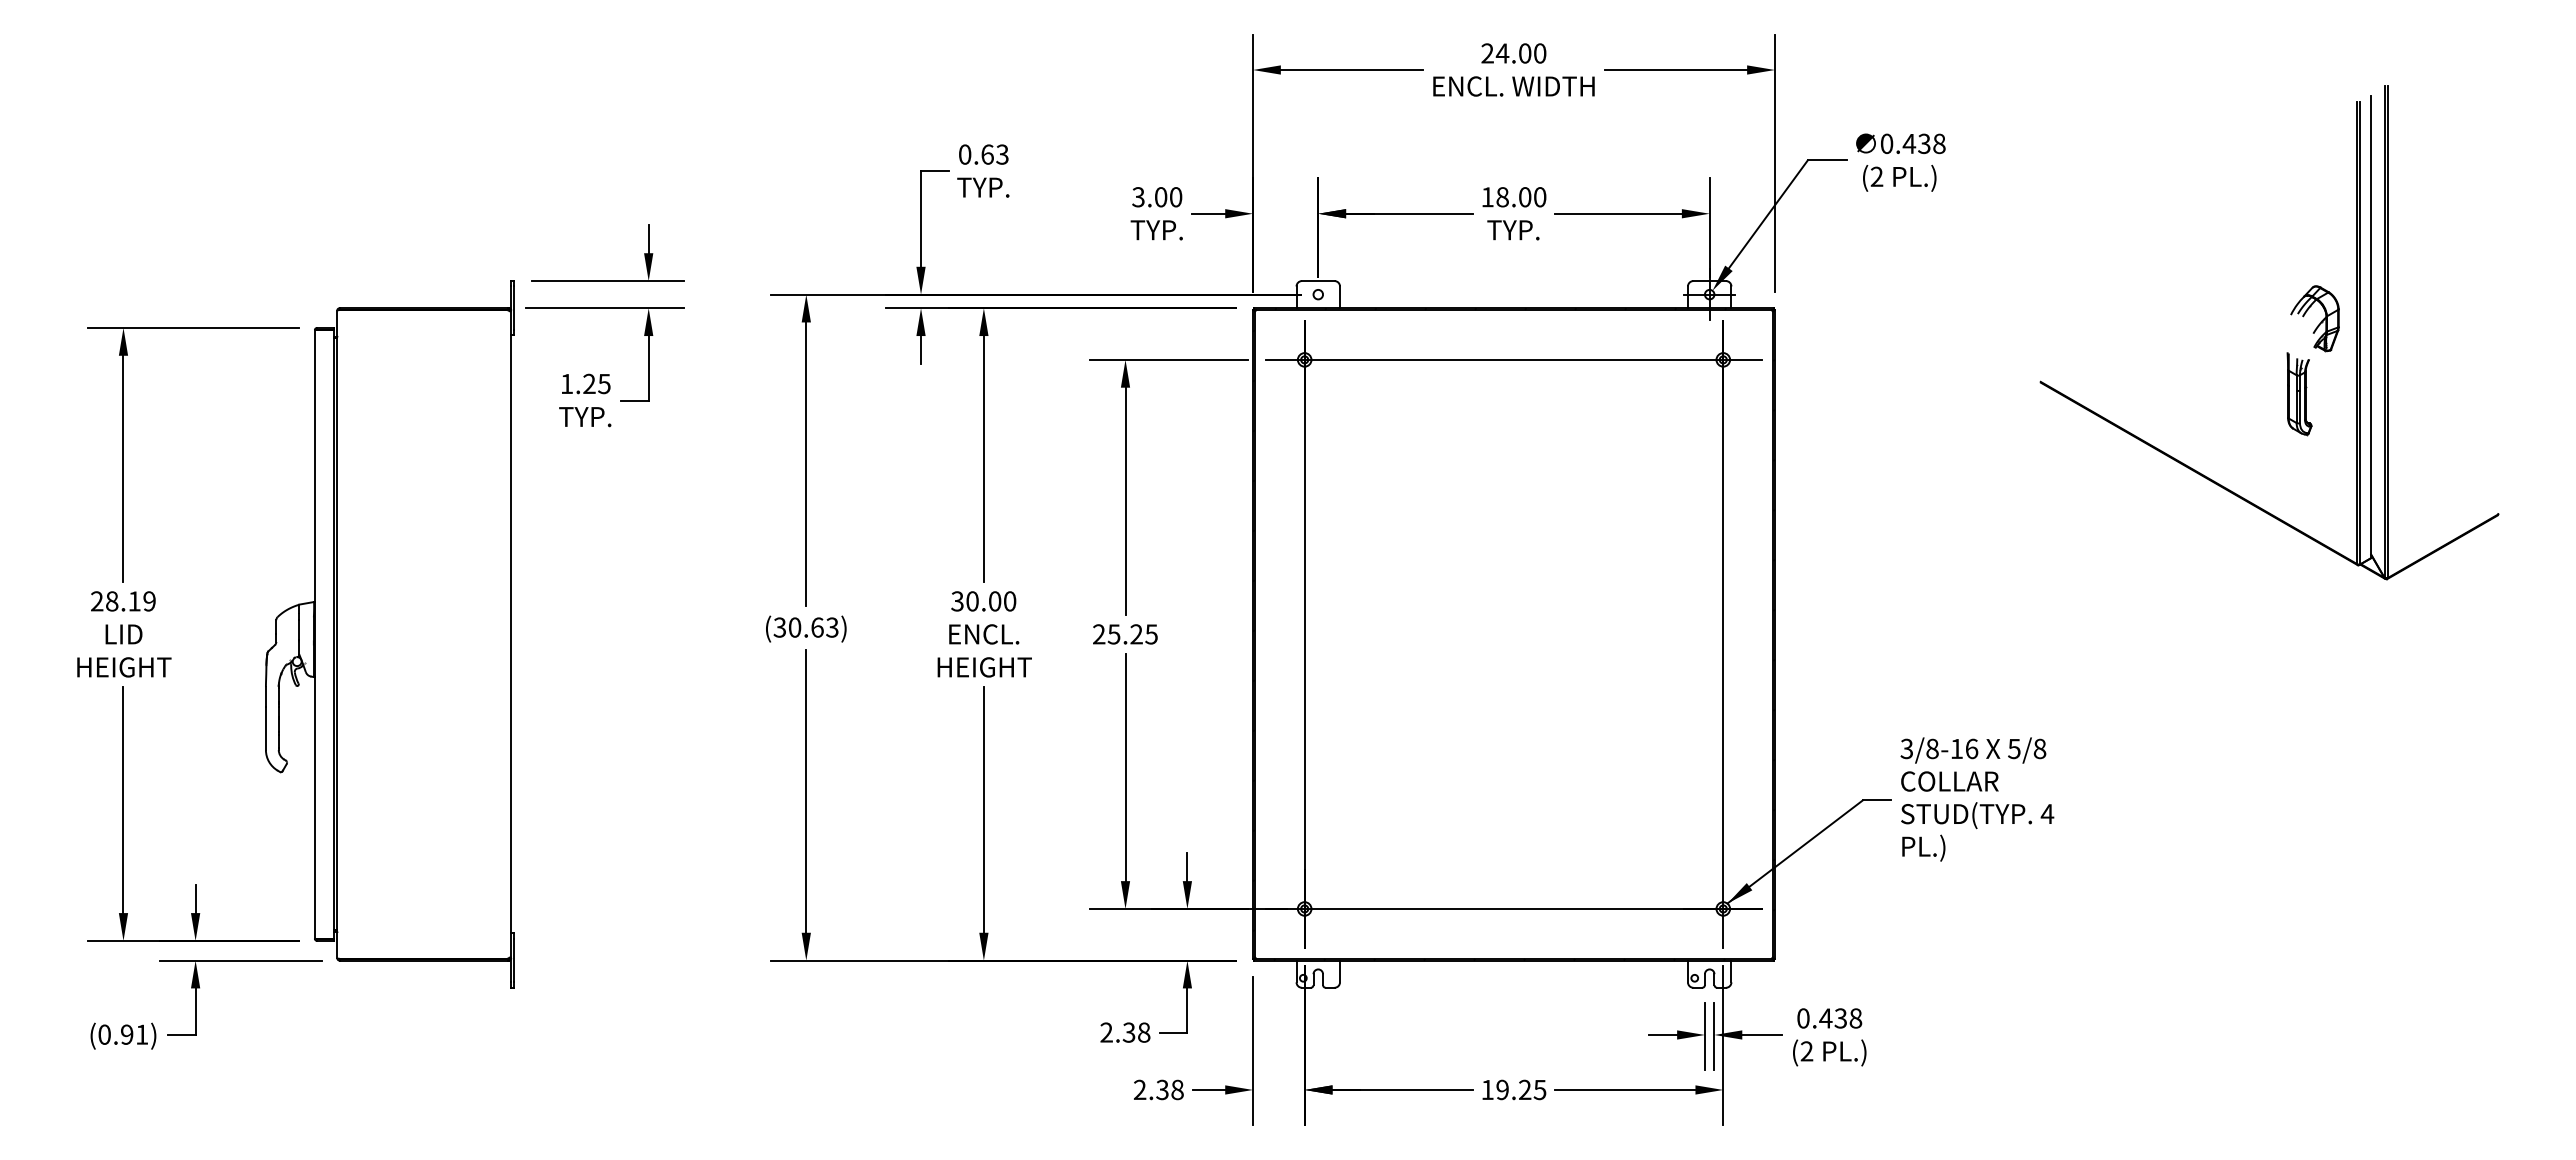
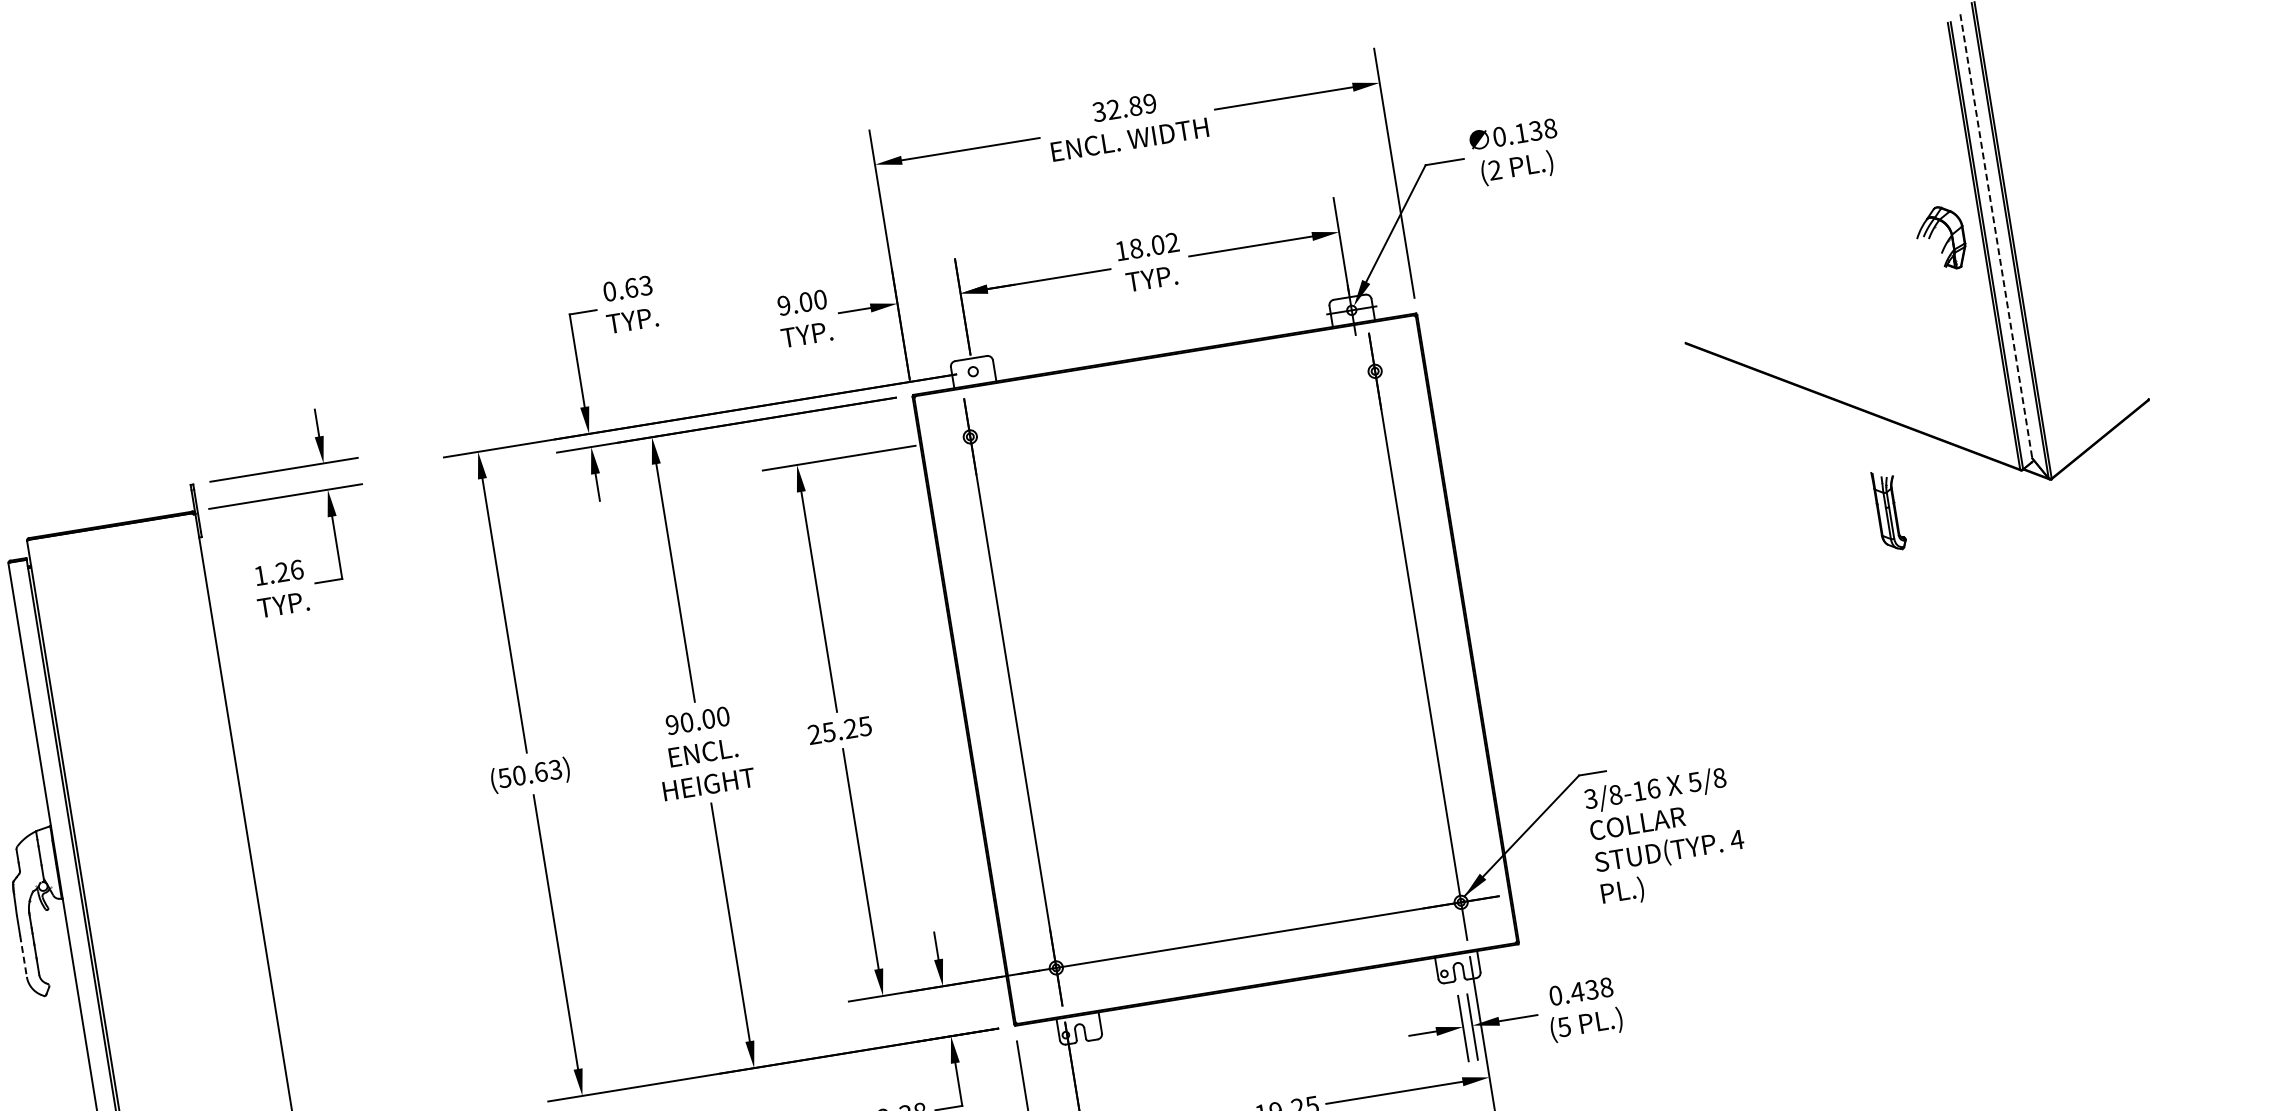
text: (1513, 53) -> (1124, 107), 24.00 -> 32.89
text: (1909, 143) -> (1521, 132), 0.438 -> 0.138
text: (1138, 197) -> (784, 305), 3.00 -> 9.00
text: (1540, 197) -> (1172, 242), 18.00 -> 18.02
line: (2371, 327) -> (1996, 238), solid -> dashed
line: (1513, 359) -> (1172, 403), removed
text: (604, 383) -> (296, 569), 1.25 -> 1.26
part: (2299, 394) -> (1889, 511), moved
text: (957, 601) -> (672, 724), 30.00 -> 90.00
text: (780, 627) -> (505, 777), (30.63) -> (50.63)
line: (265, 729) -> (23, 957), solid -> dashed
text: (1977, 799) -> (1667, 836), moved
text: (1806, 1051) -> (1563, 1027), (2 -> (5

